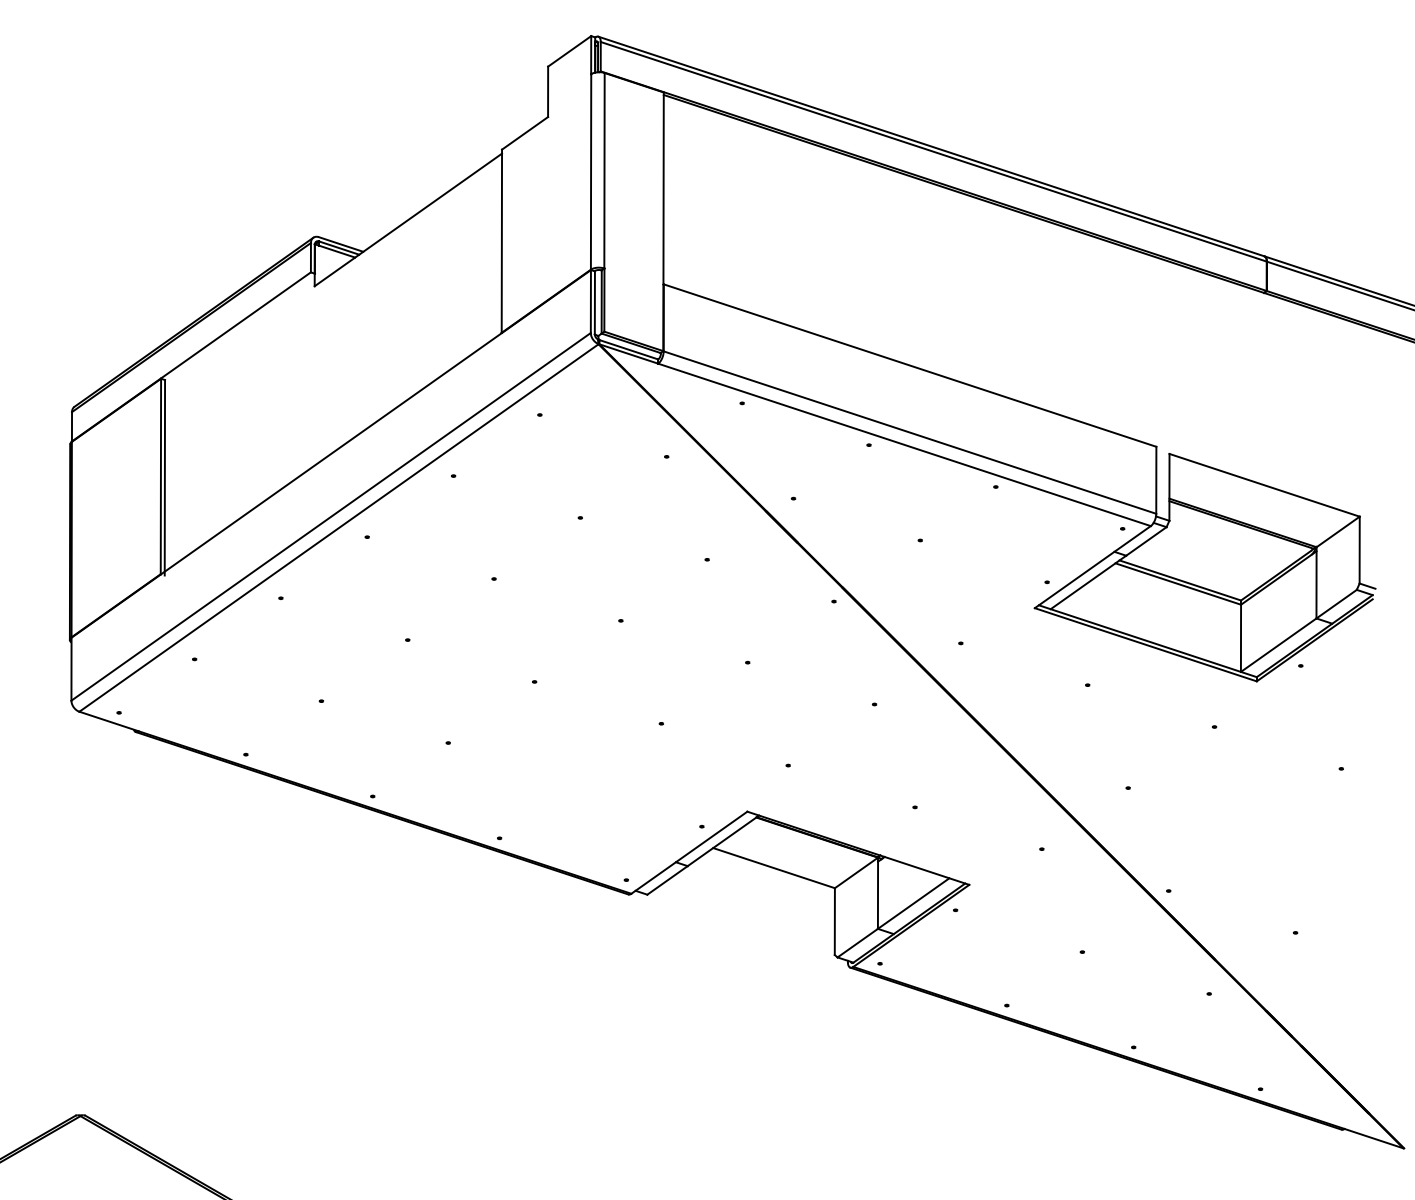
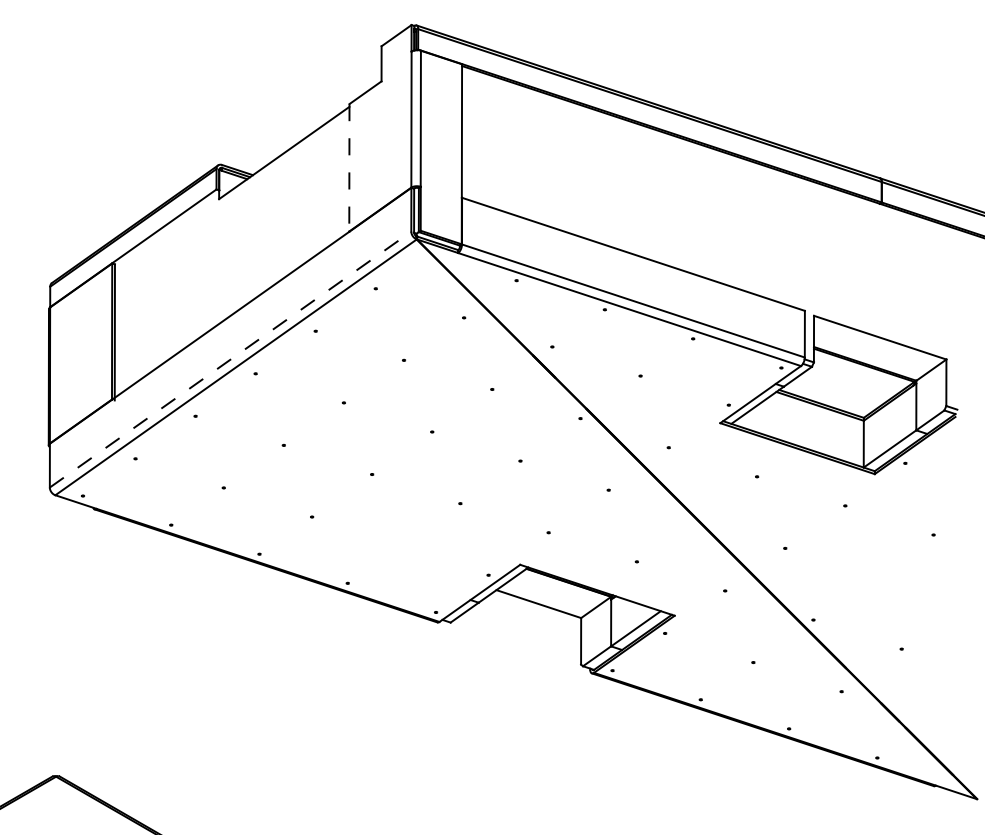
line: (502, 240) -> (349, 167), solid -> dashed
line: (331, 516) -> (230, 359), solid -> dashed

